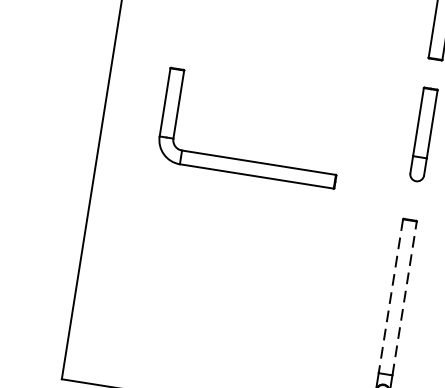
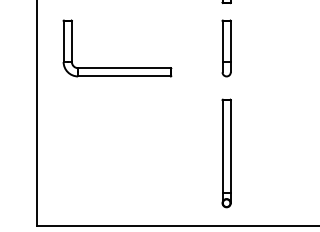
part: (247, 159) -> (117, 67), moved
line: (390, 296) -> (222, 146), dashed -> solid
line: (404, 296) -> (230, 145), dashed -> solid

